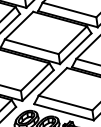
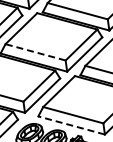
line: (31, 46) -> (35, 52), solid -> dashed
line: (63, 112) -> (71, 125), solid -> dashed

